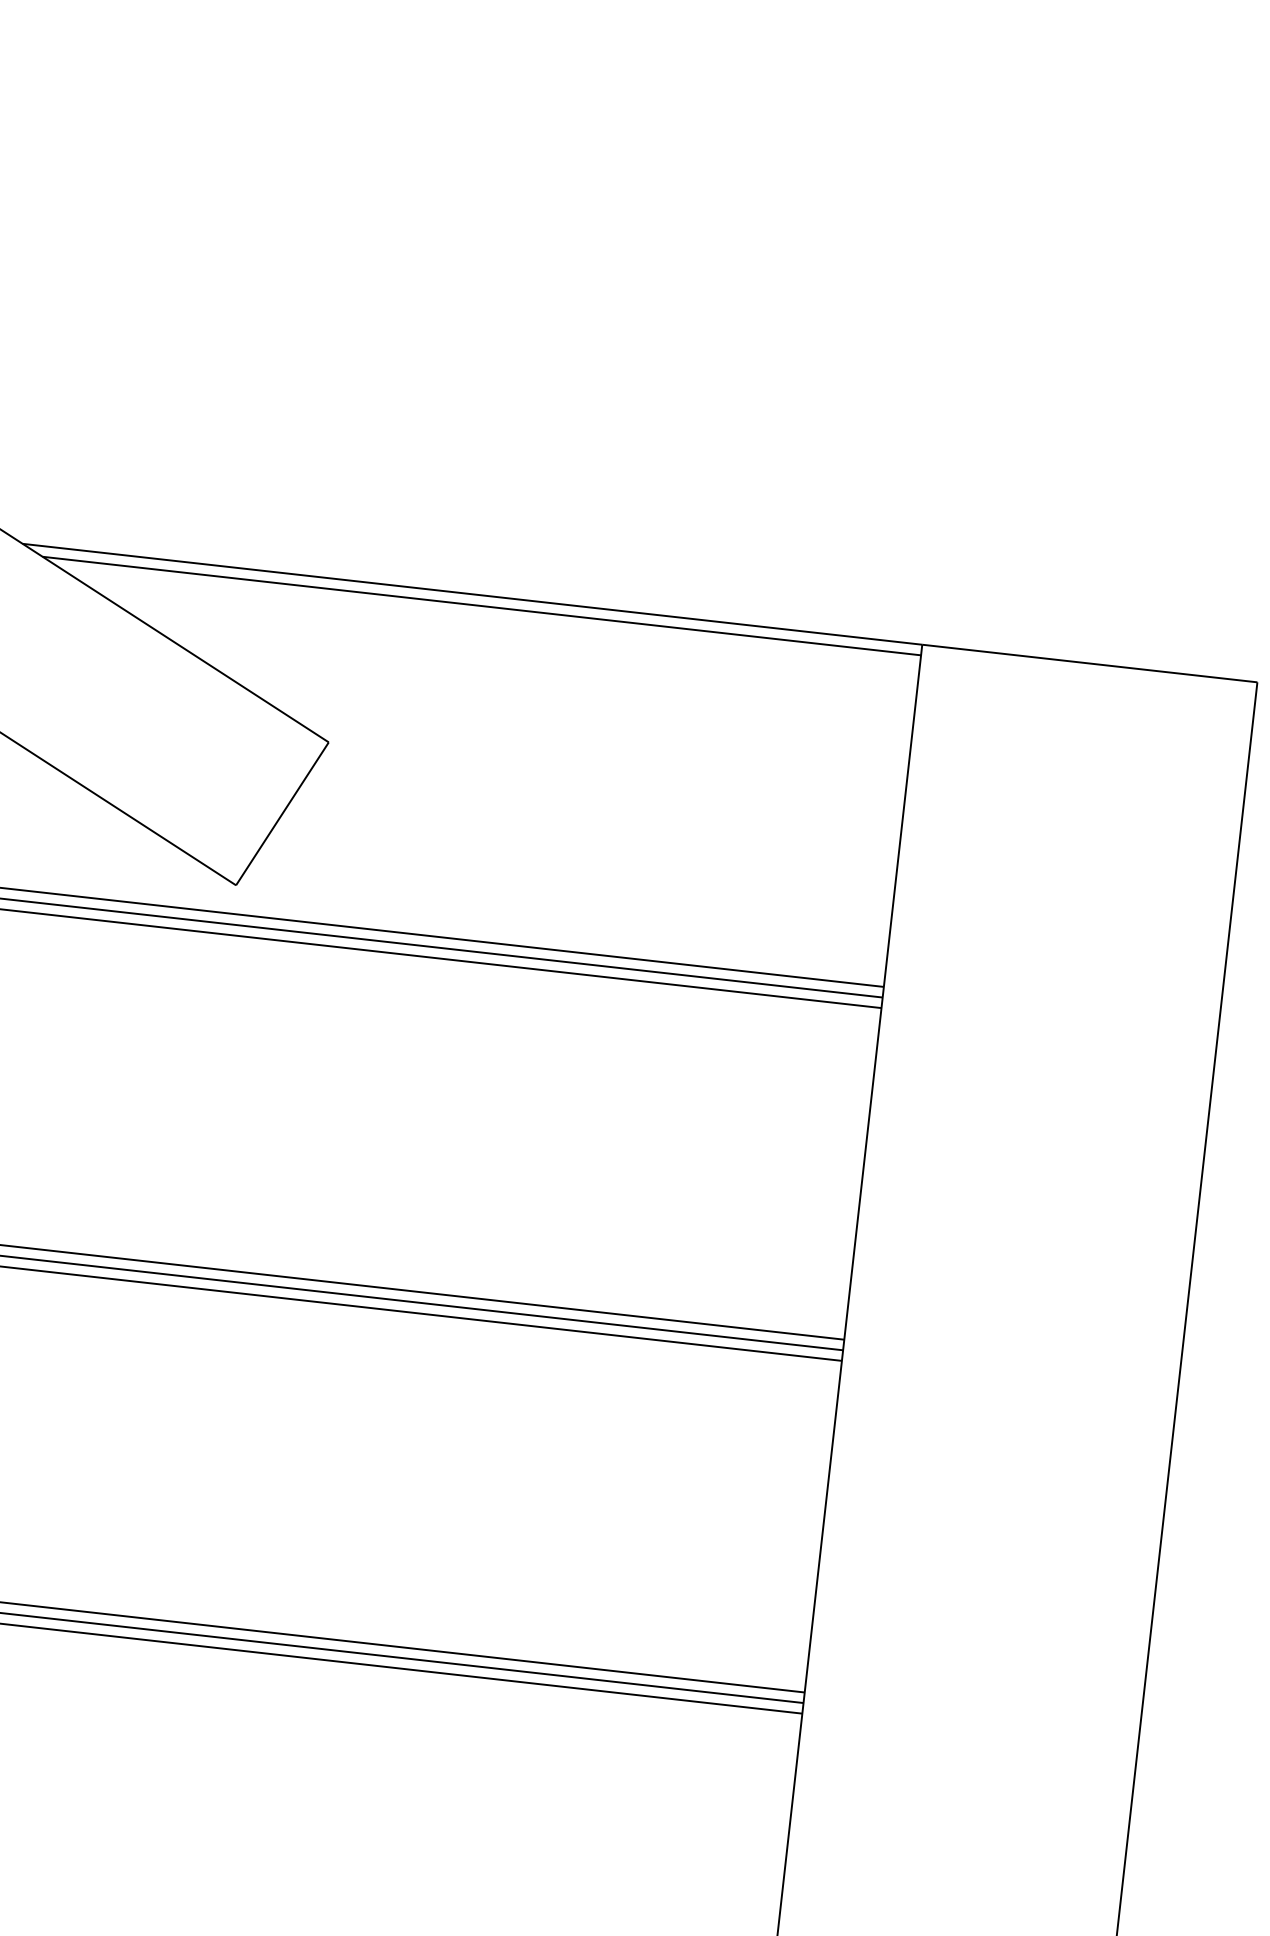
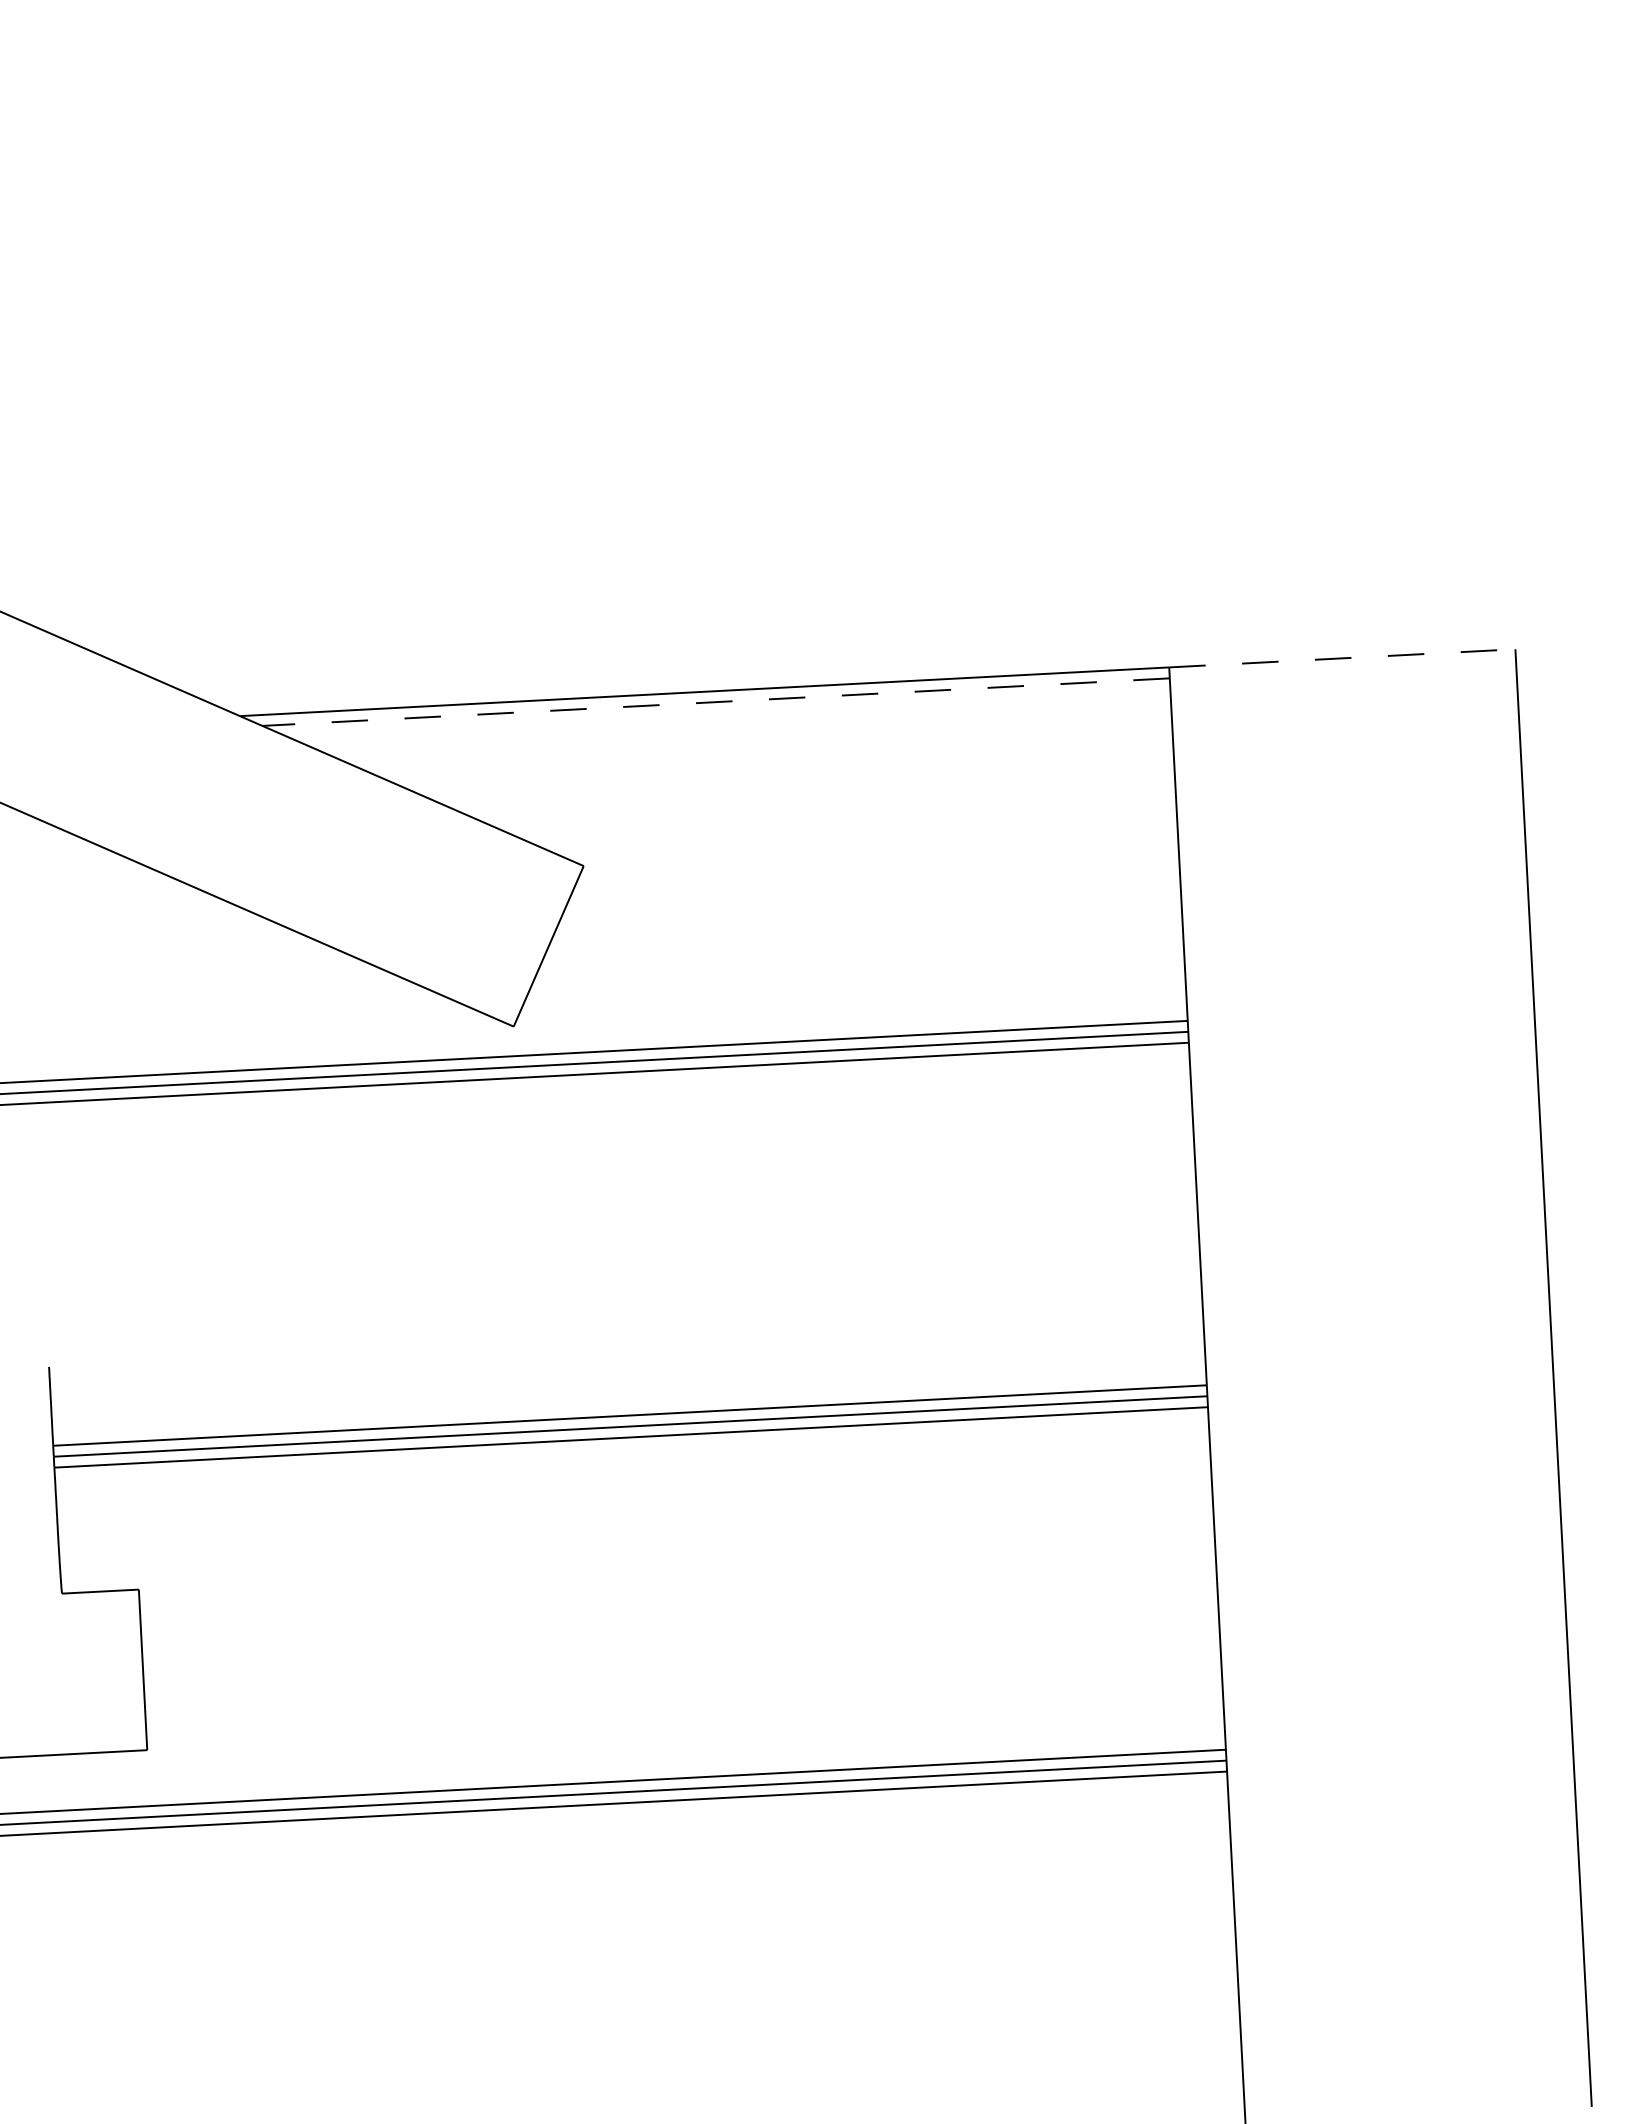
line: (481, 606) -> (715, 702), solid -> dashed
line: (1089, 663) -> (1342, 658), solid -> dashed

